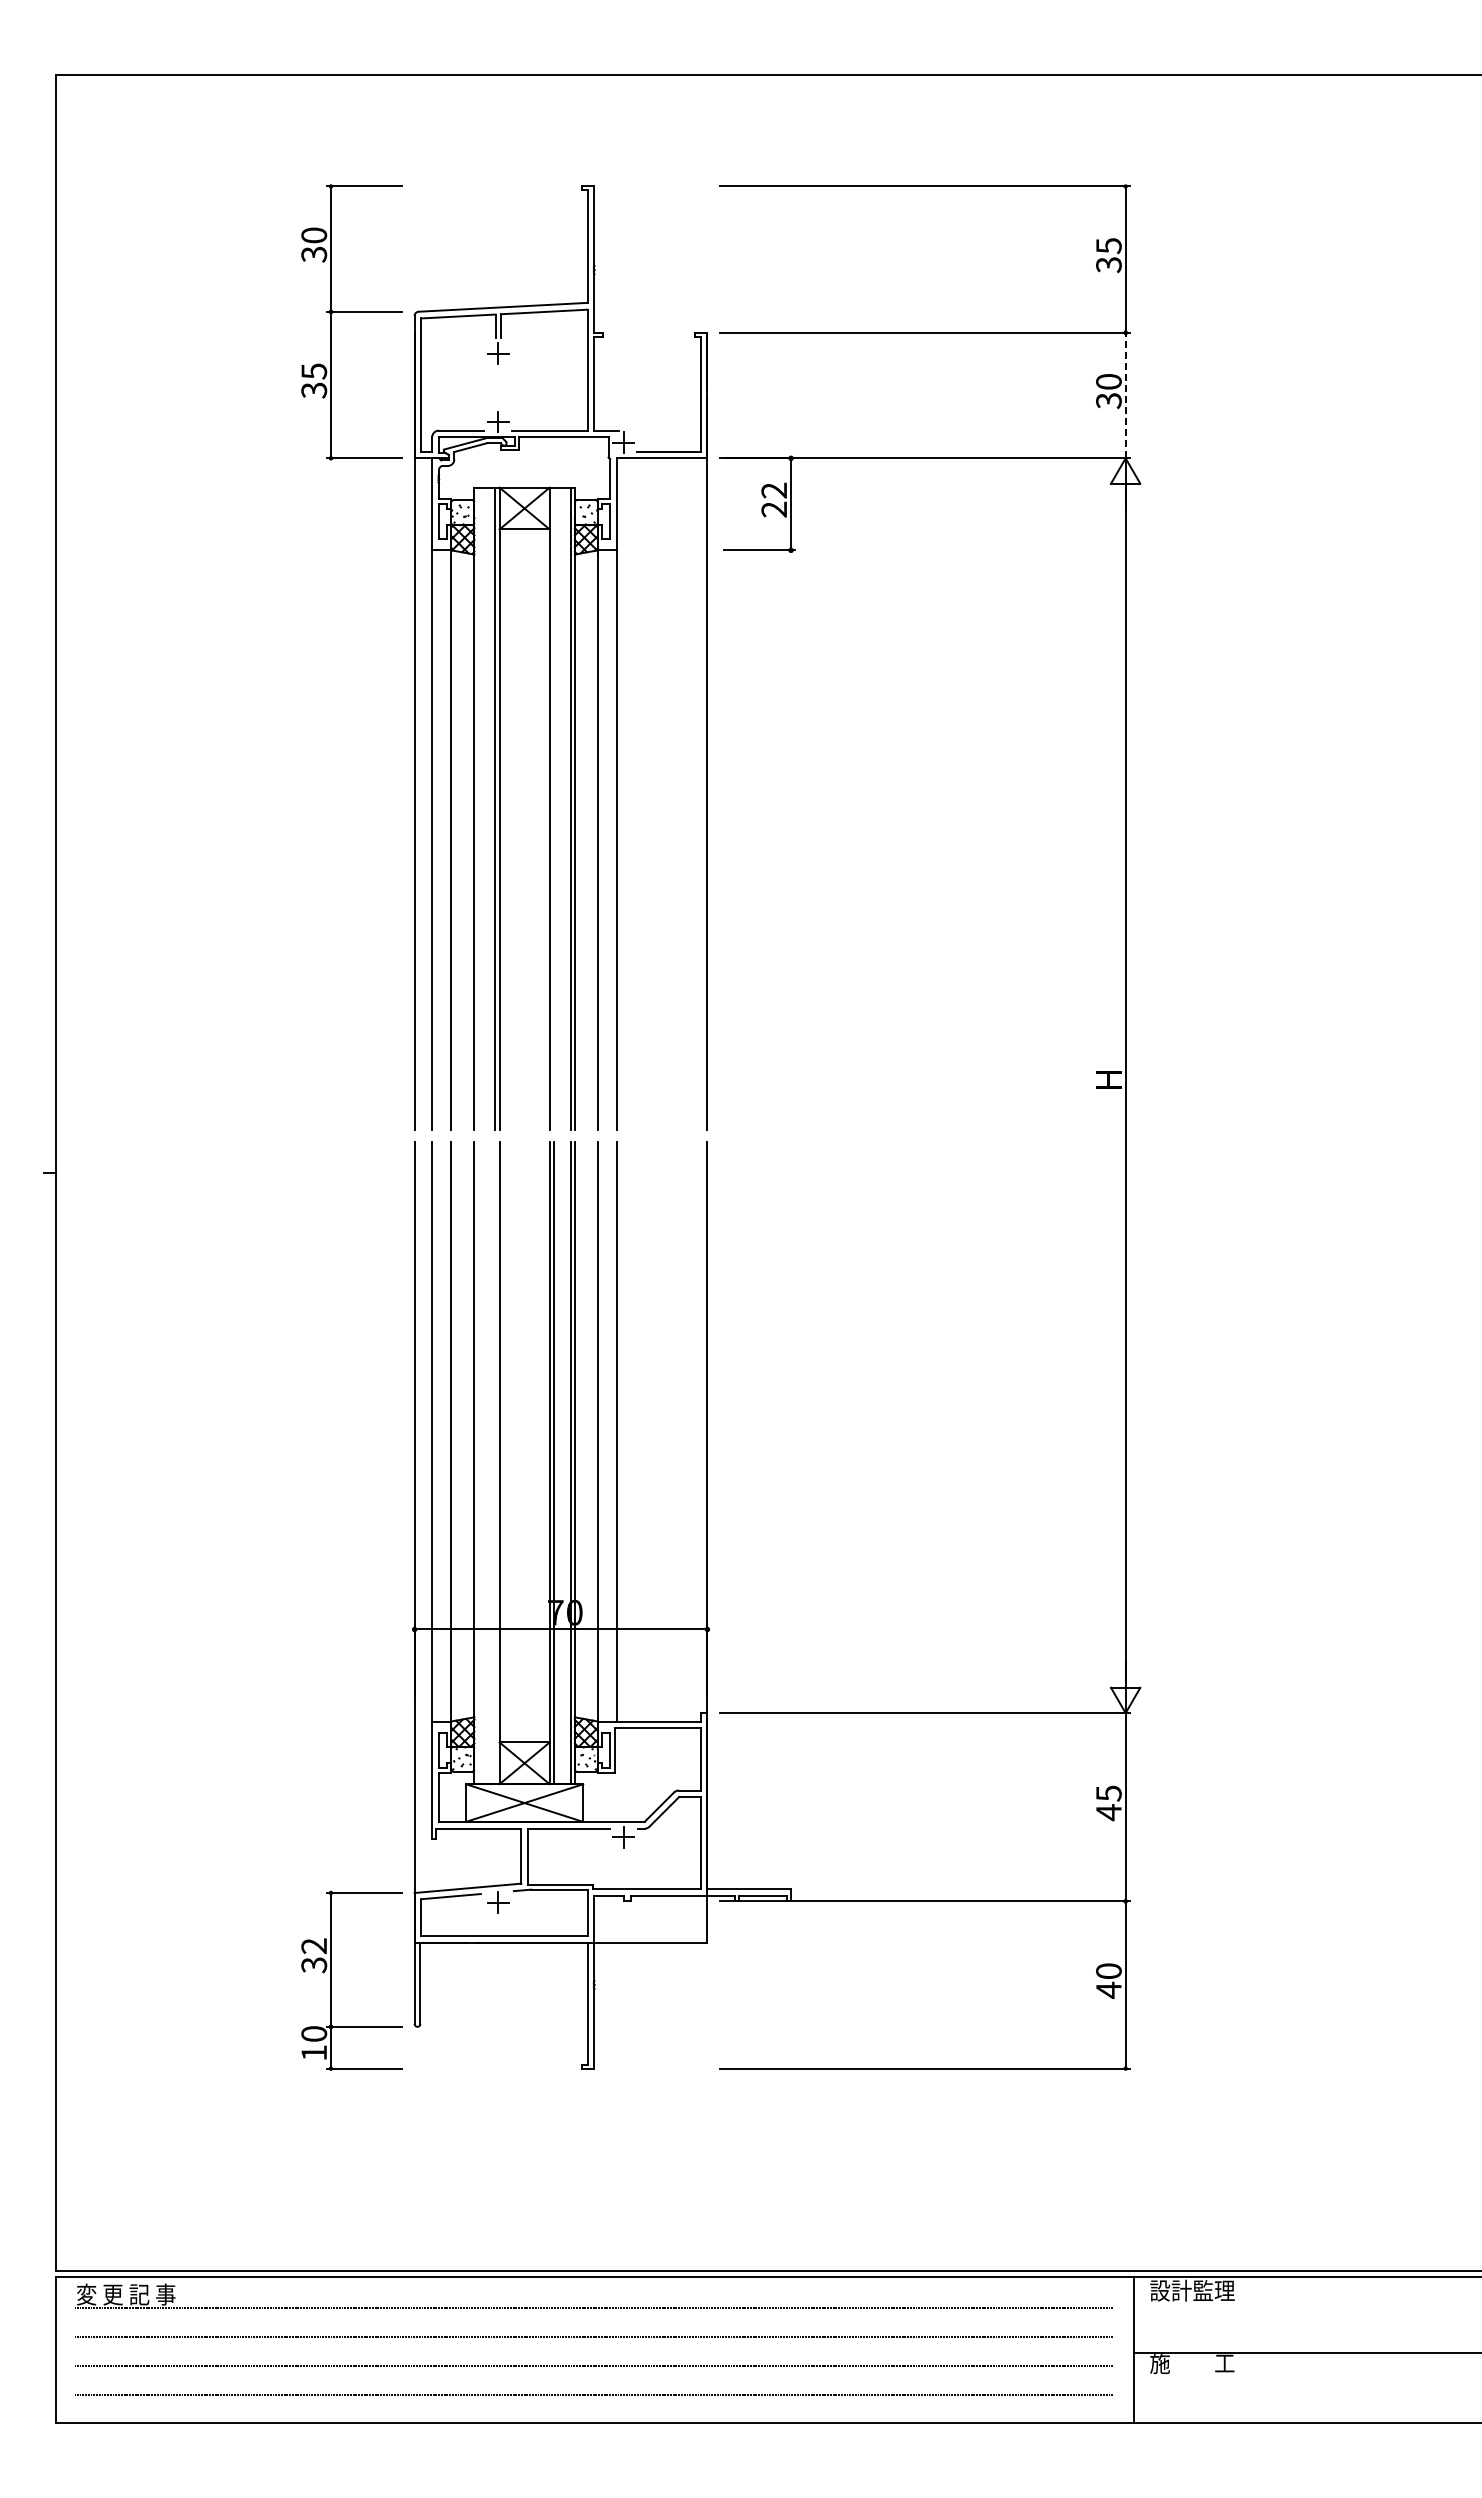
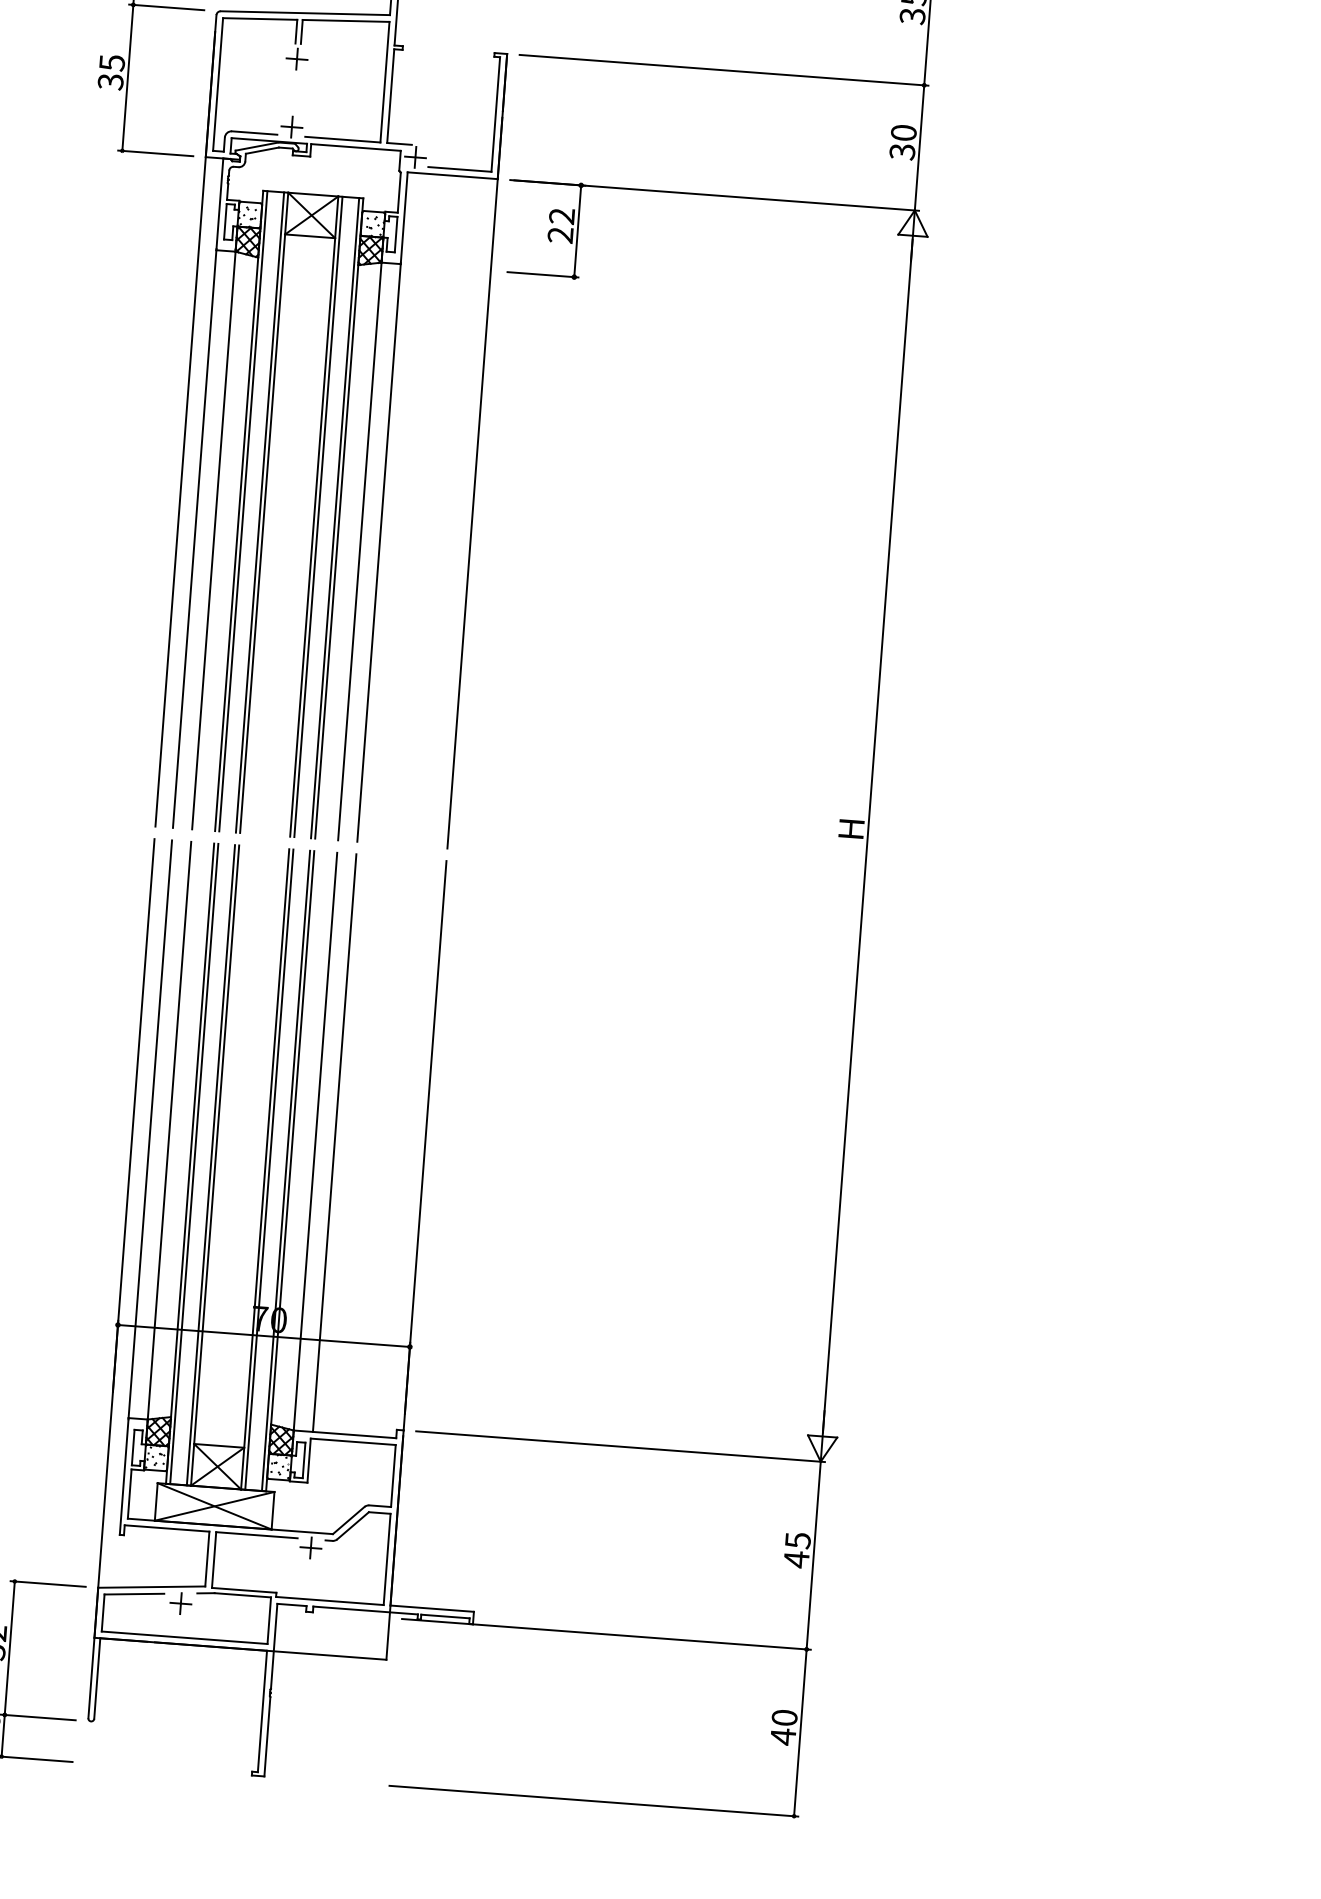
line: (1125, 395) -> (919, 147), dashed -> solid
line: (478, 808) -> (243, 511), added
line: (553, 808) -> (318, 516), added
line: (478, 1463) -> (194, 1164), added
line: (495, 1463) -> (211, 1165), added

